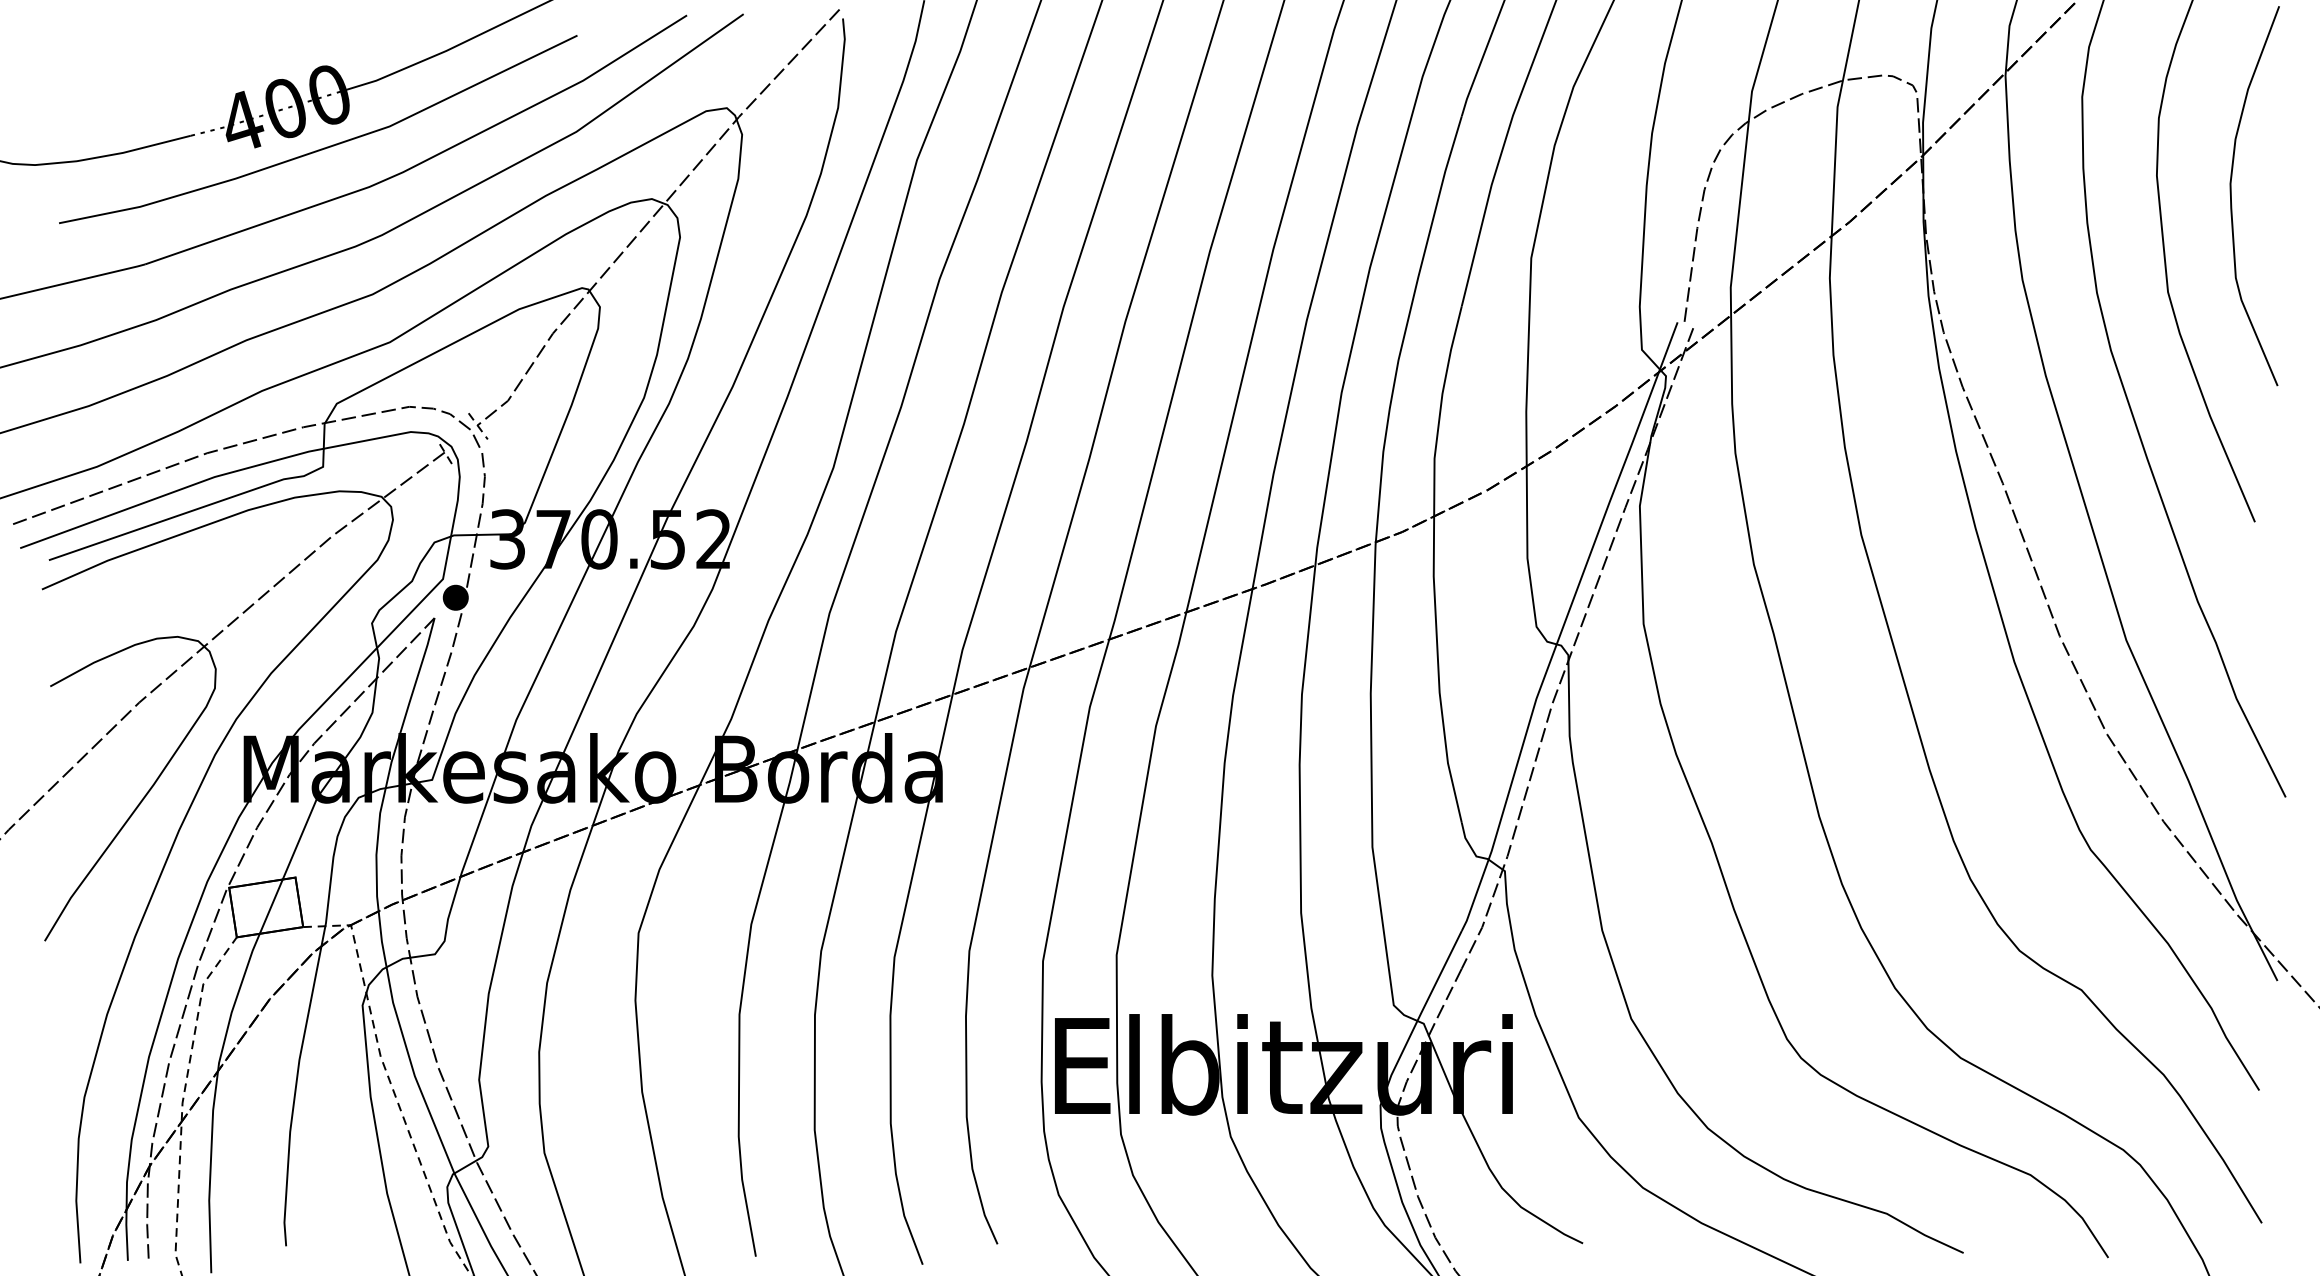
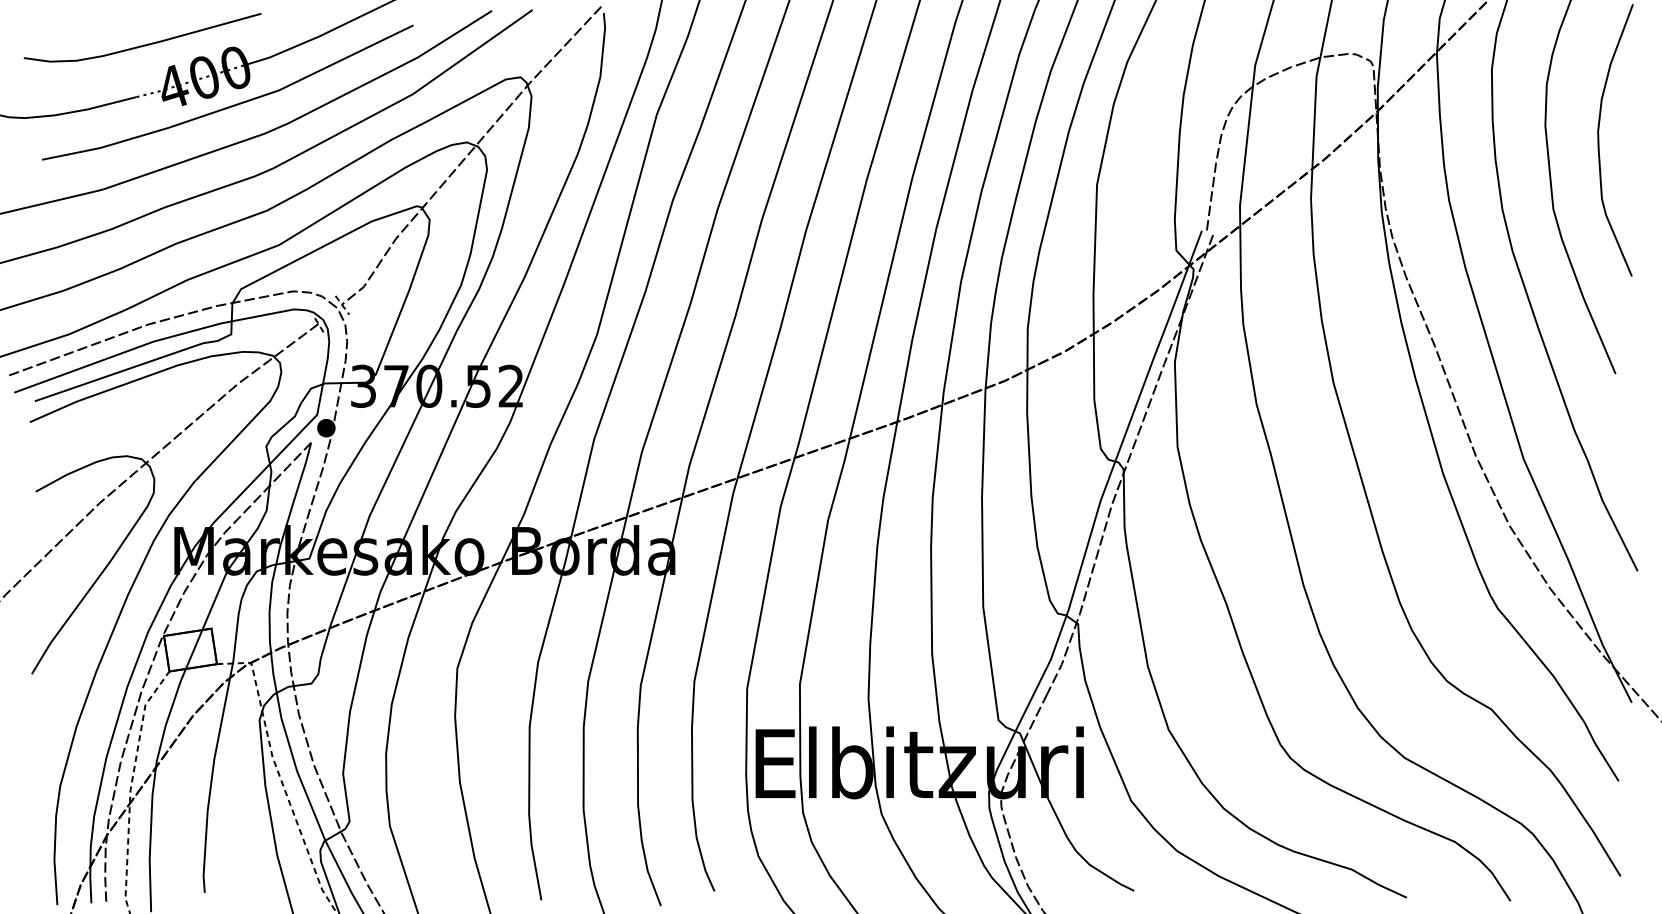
curve: (202, 62) -> (144, 44), added

